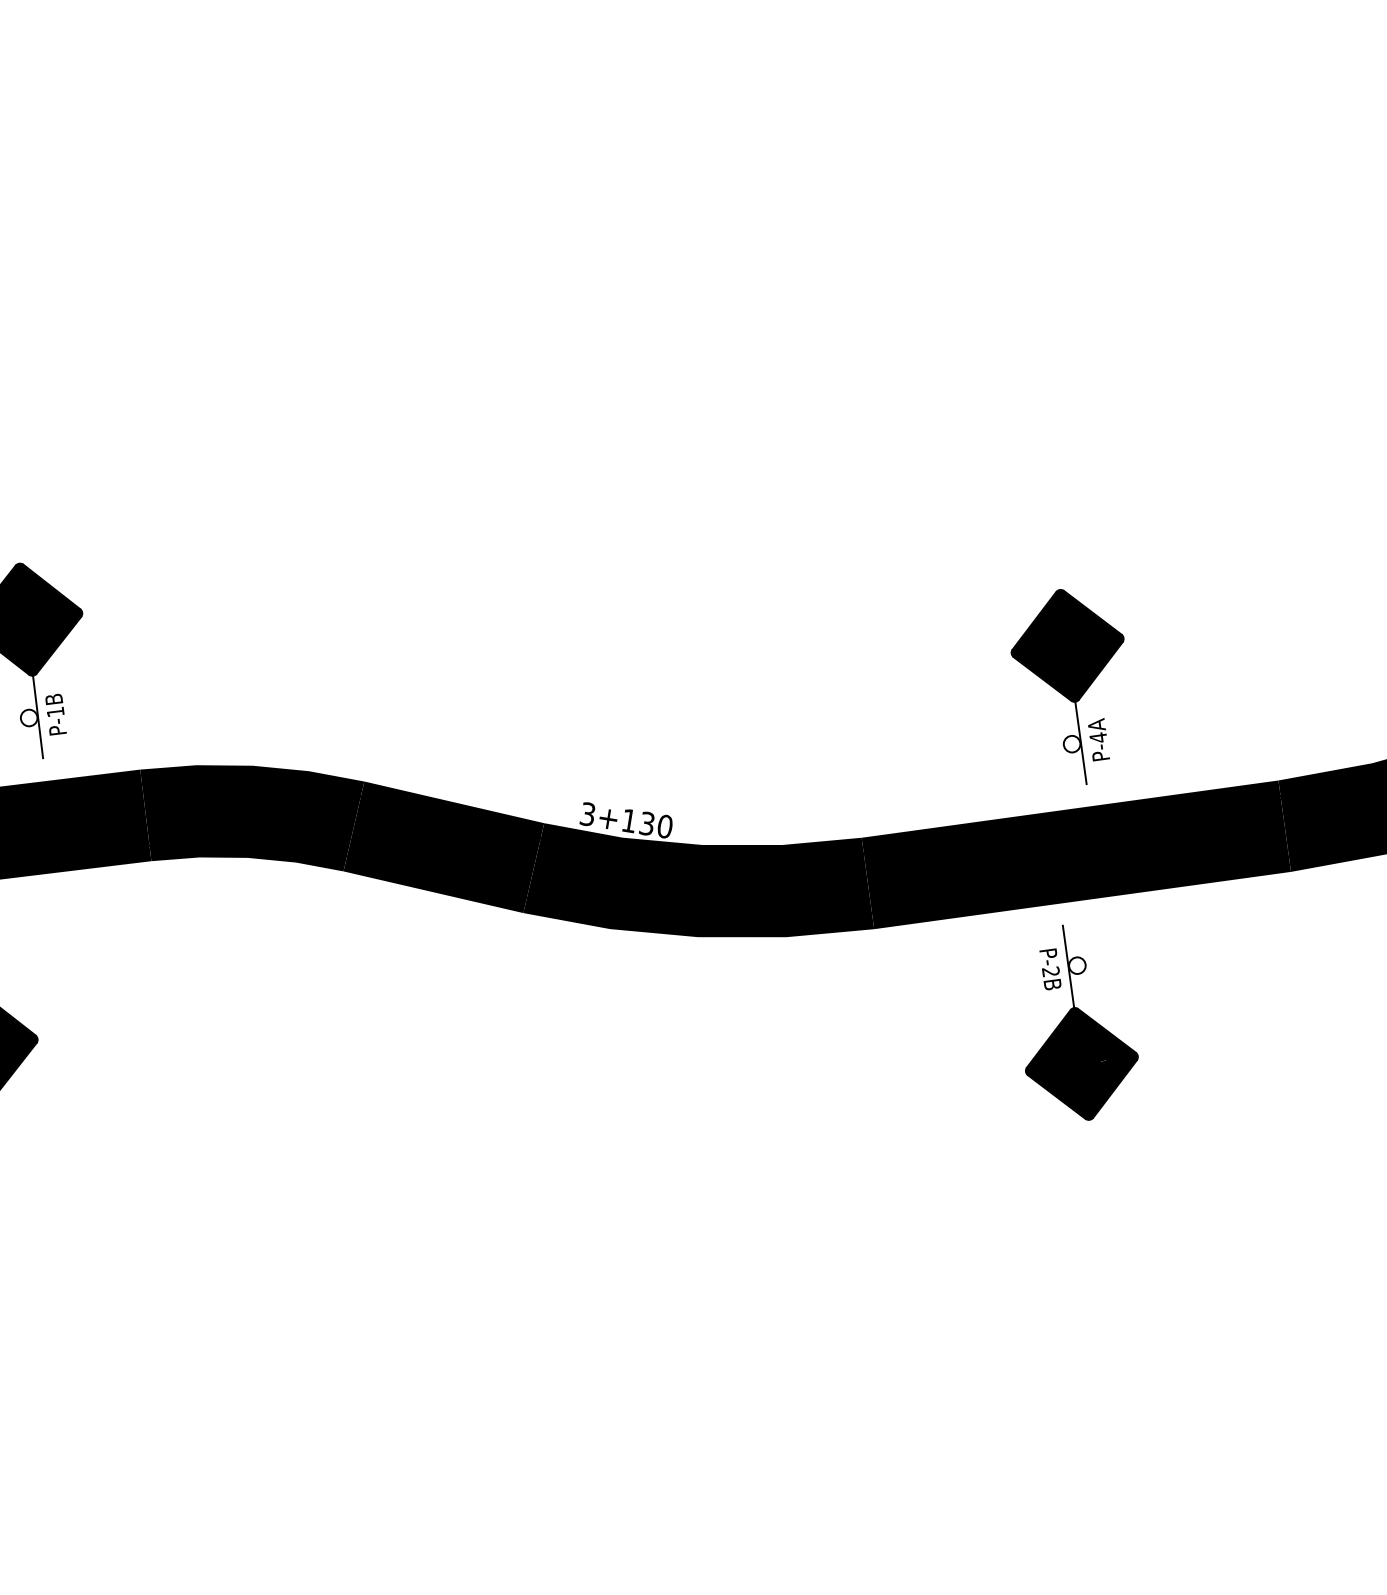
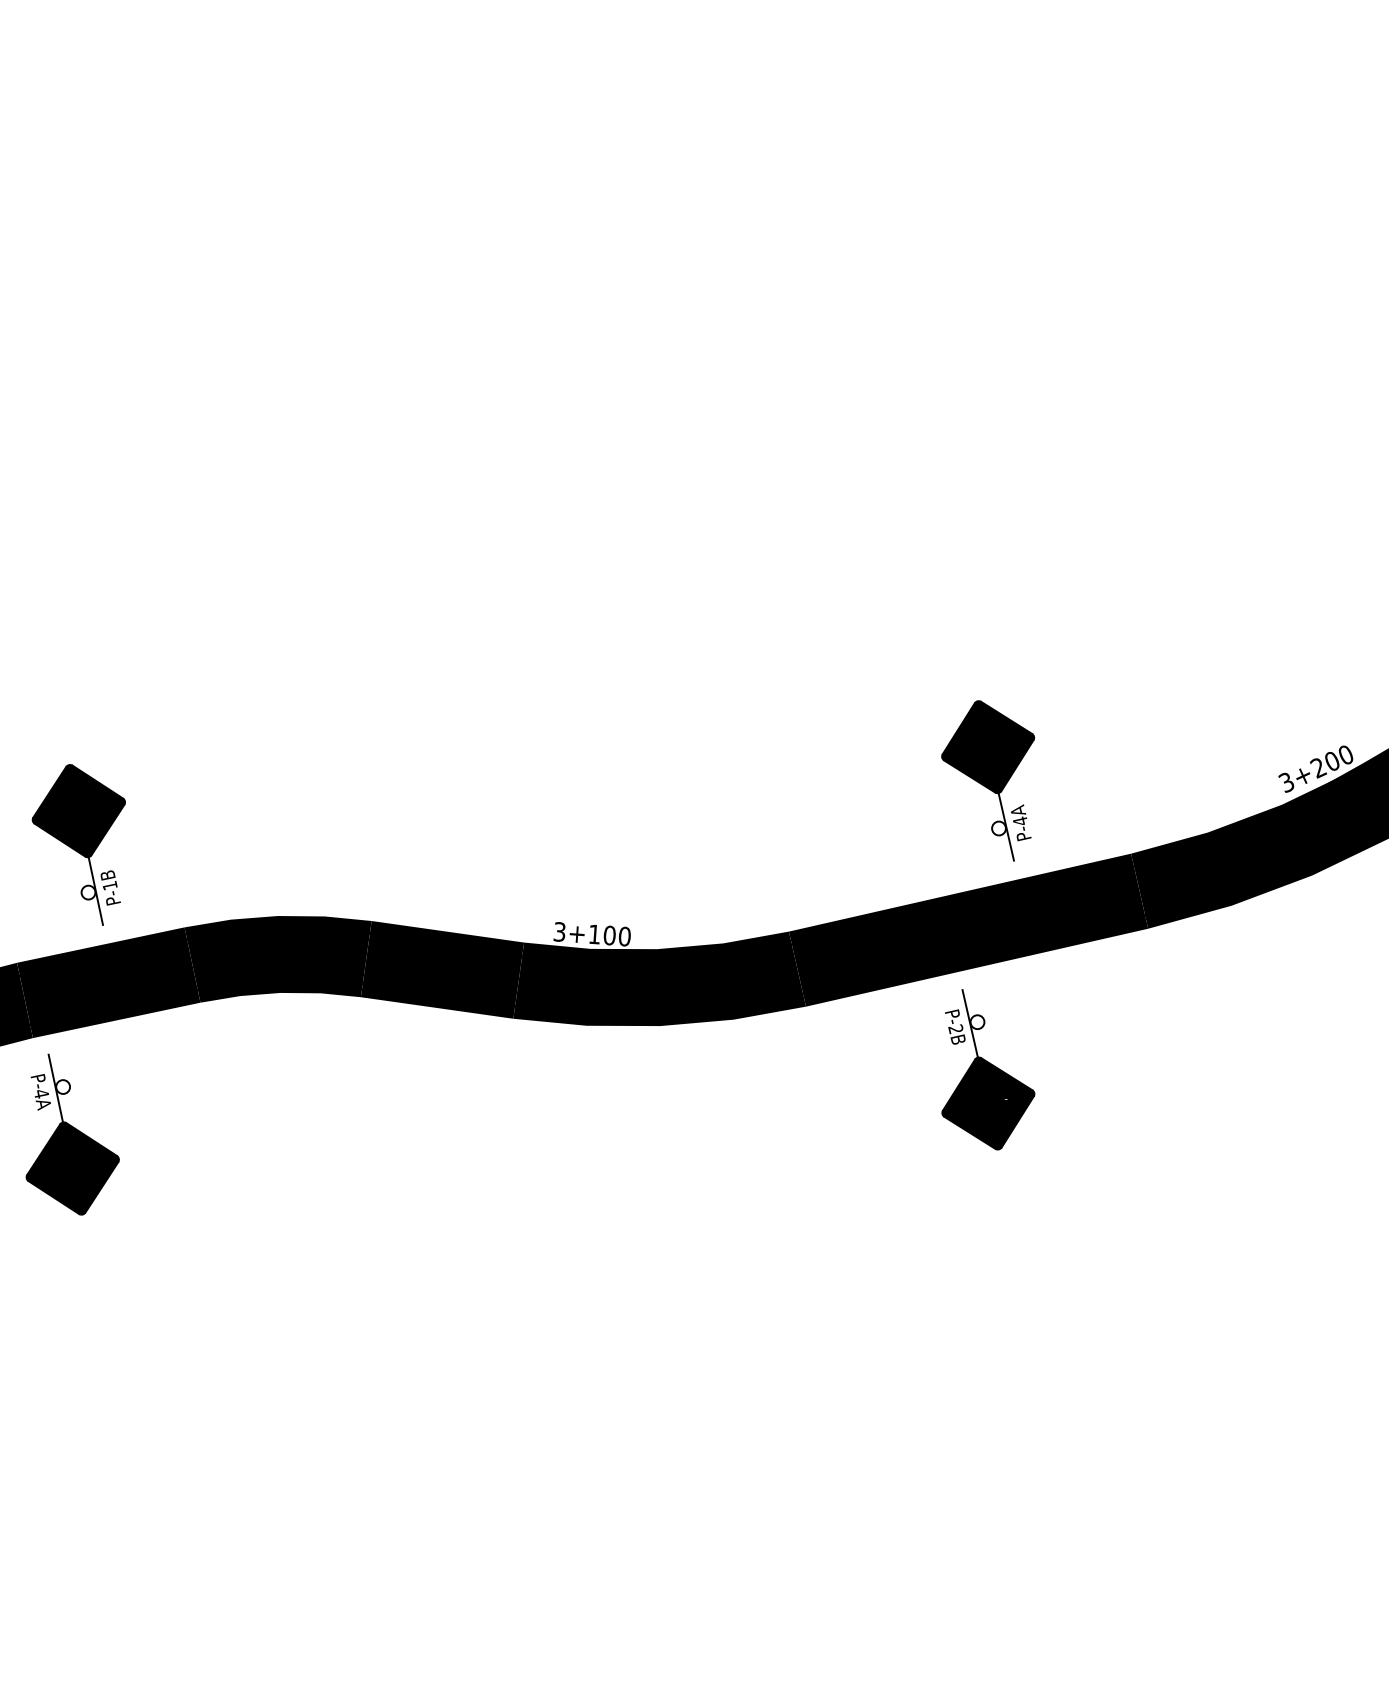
part: (1064, 685) -> (988, 780), moved
text: (646, 823) -> (609, 935), 3+130 -> 3+100

